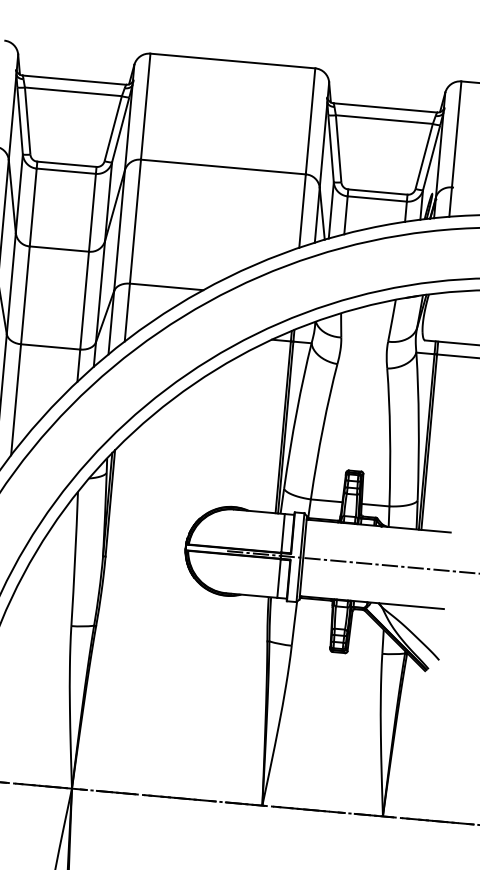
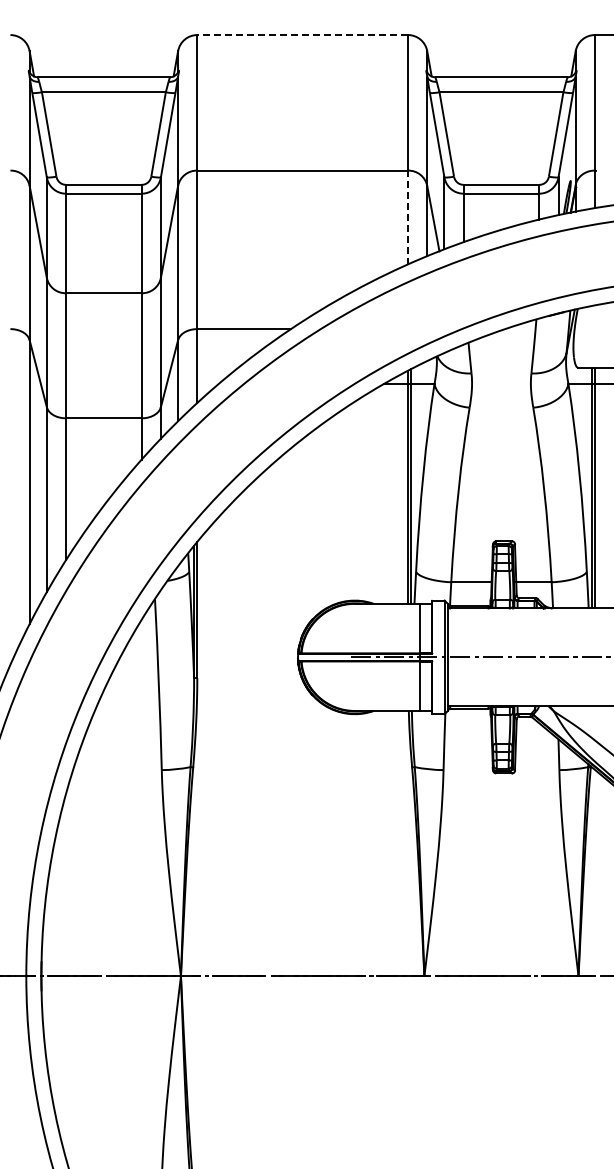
line: (232, 61) -> (302, 35), solid -> dashed
line: (302, 211) -> (408, 217), solid -> dashed

